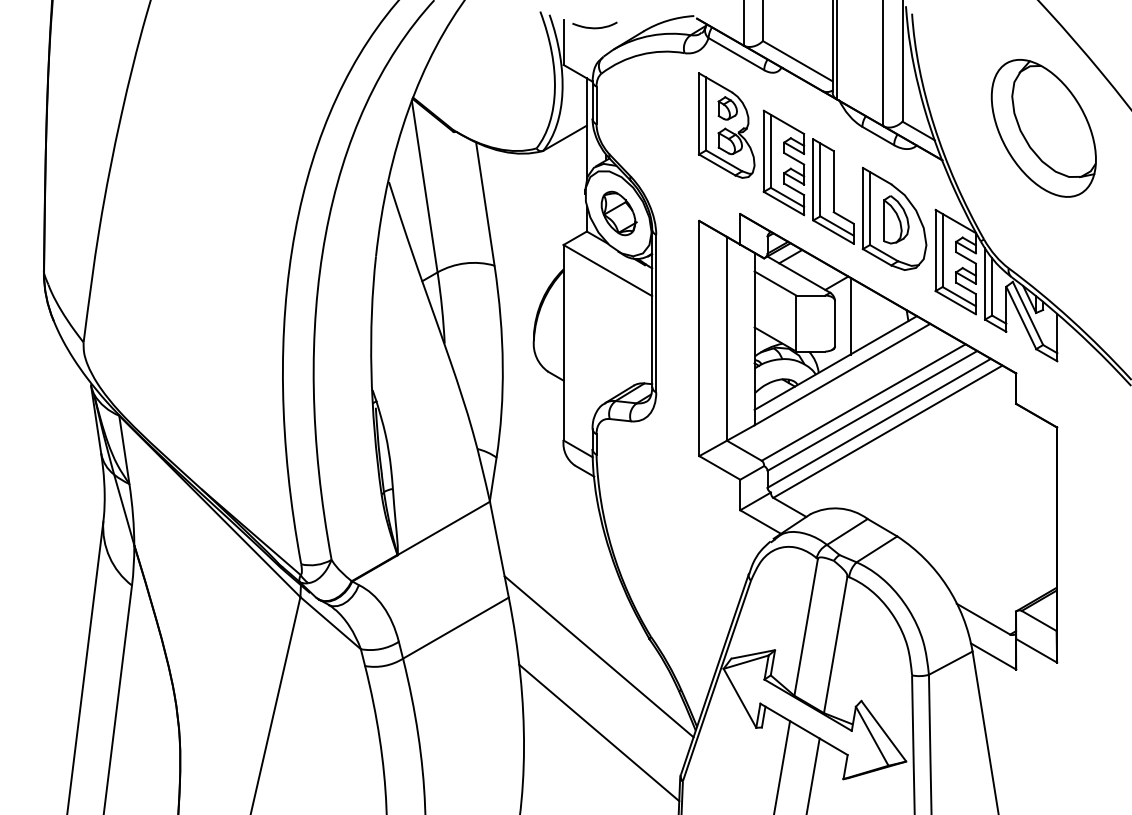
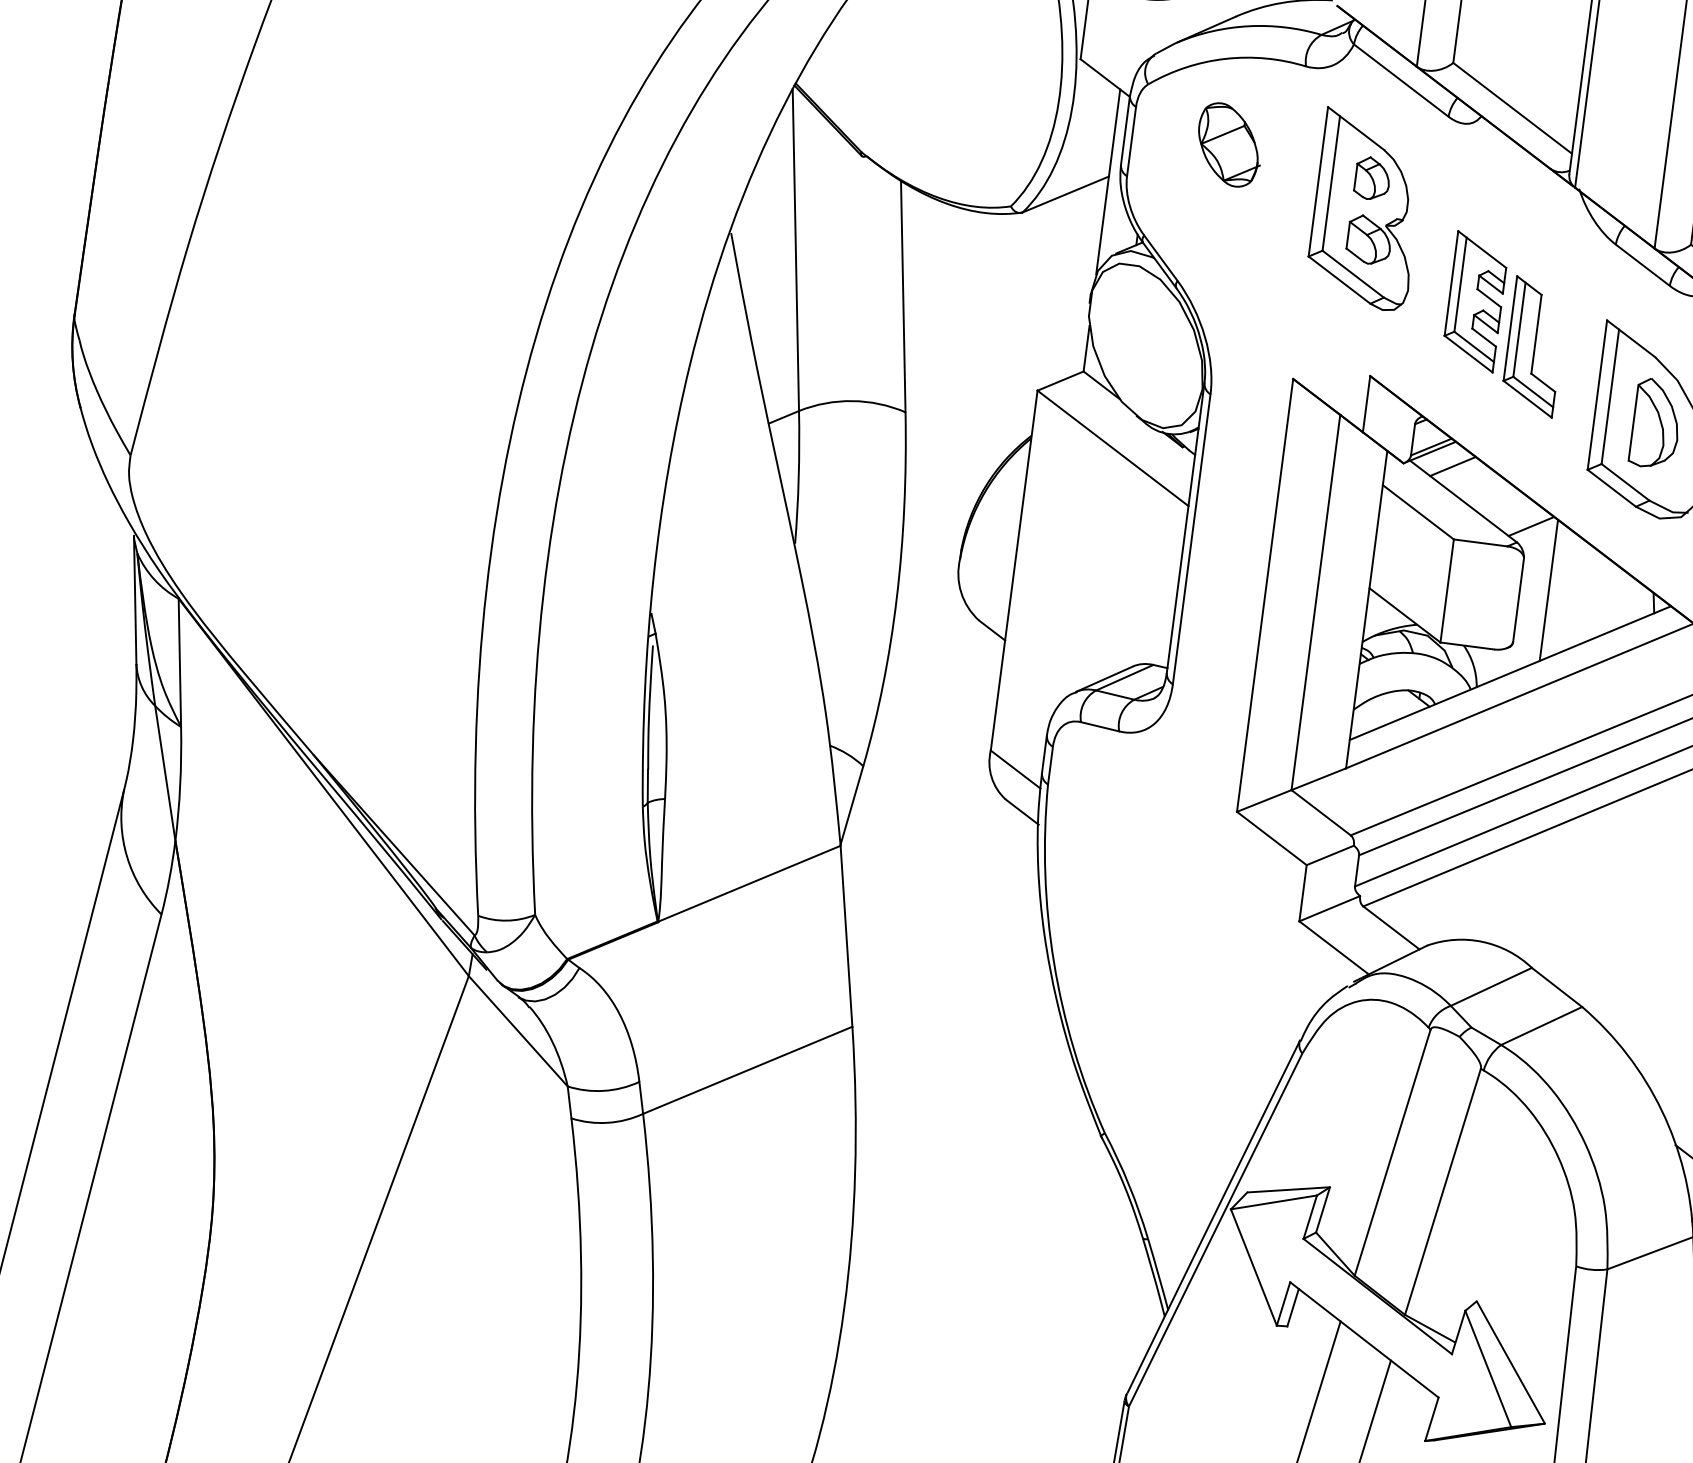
part: (808, 176) -> (1504, 323), size x0.7
part: (618, 213) -> (1228, 144), moved
line: (598, 656) -> (1003, 1156), removed
line: (599, 732) -> (987, 1296), removed

